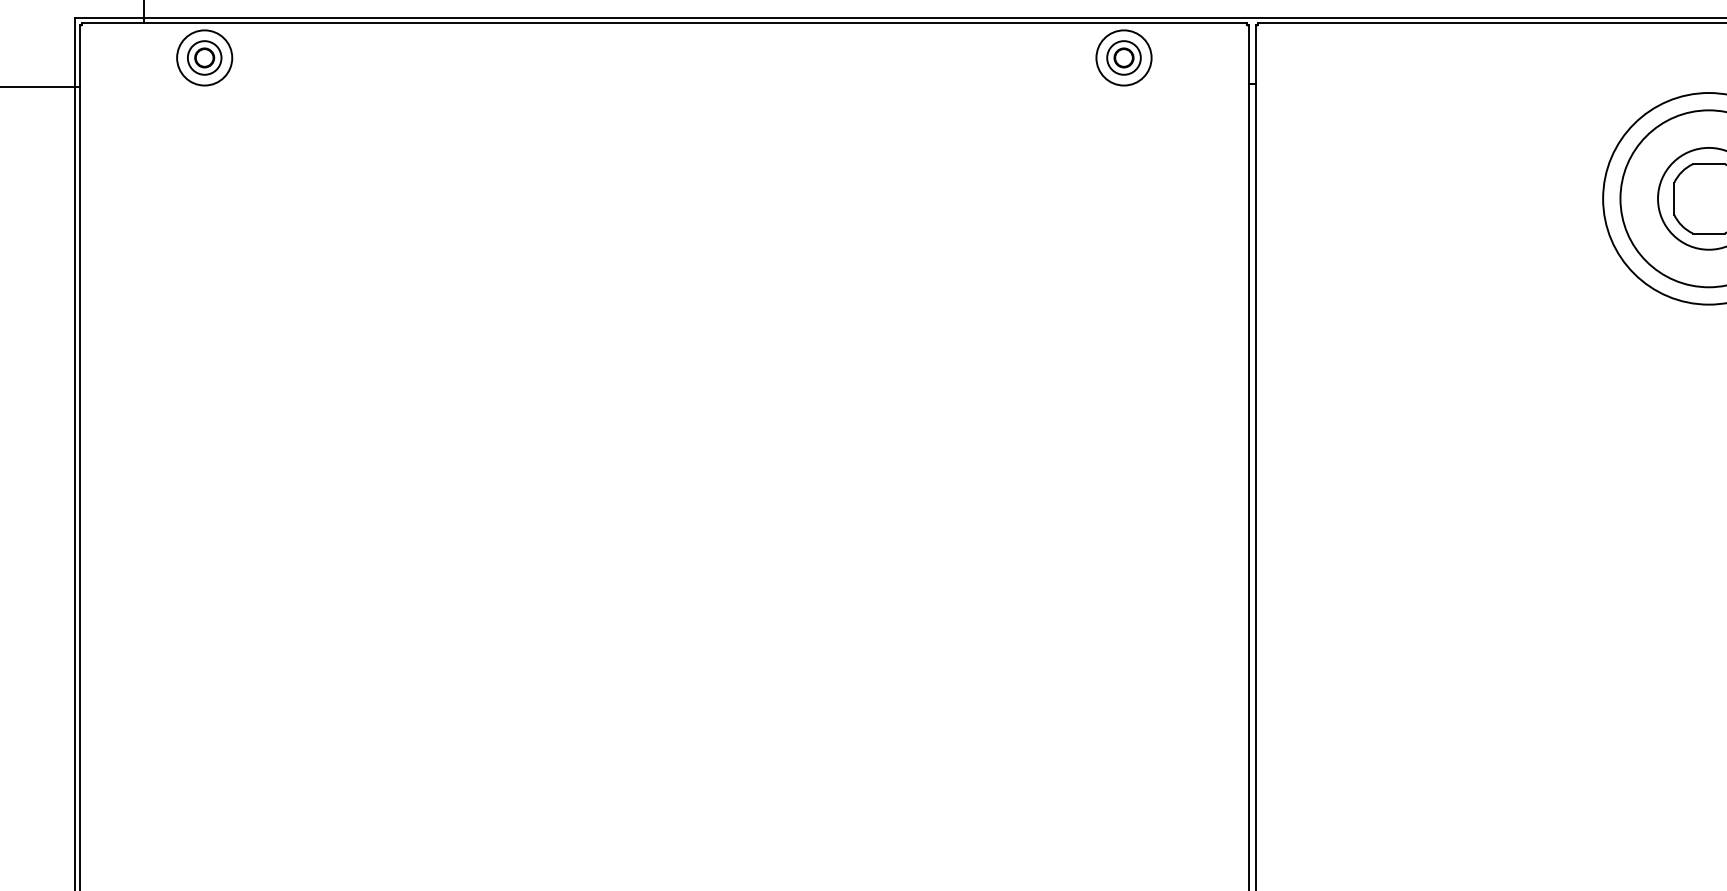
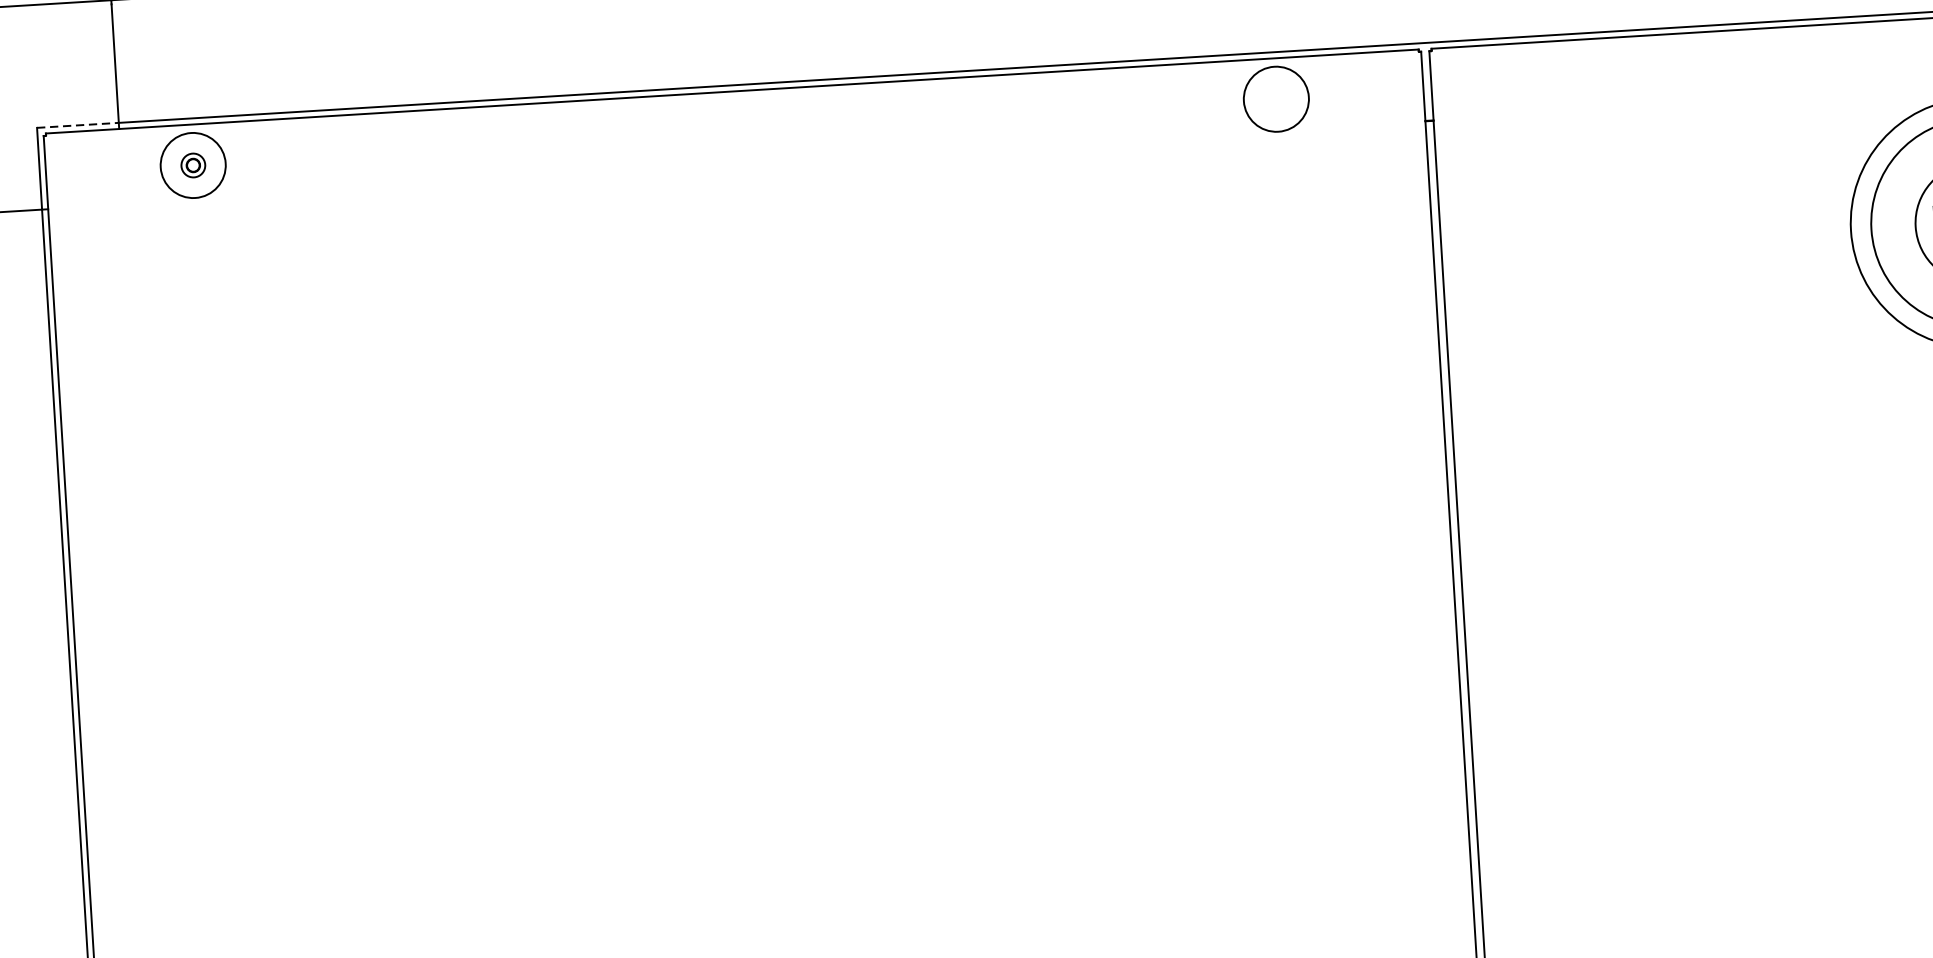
line: (109, 18) -> (78, 125), solid -> dashed
part: (204, 57) -> (192, 164), size x0.6
part: (1123, 57) -> (1275, 98), removed

